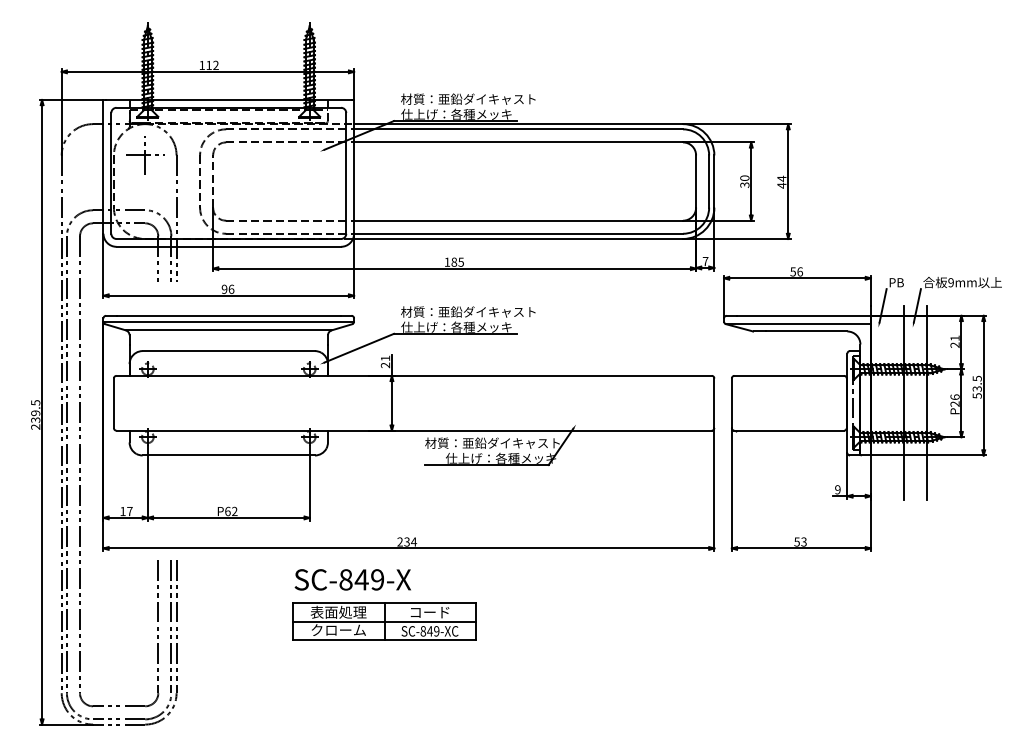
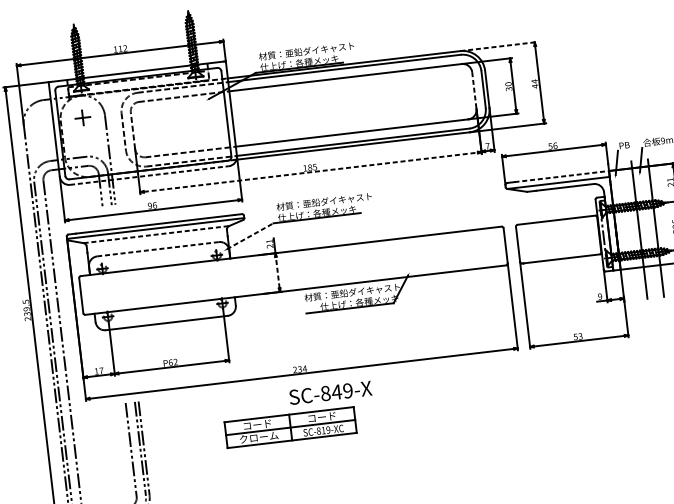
line: (736, 124) -> (498, 46), solid -> dashed
part: (145, 155) -> (83, 117), size x0.6
line: (696, 182) -> (474, 91), solid -> dashed
line: (229, 246) -> (149, 175), solid -> dashed
line: (455, 268) -> (311, 172), solid -> dashed
line: (803, 315) -> (561, 176), solid -> dashed
line: (228, 330) -> (156, 234), solid -> dashed
line: (359, 348) -> (250, 236), solid -> dashed
line: (229, 351) -> (158, 249), solid -> dashed
line: (391, 402) -> (277, 272), solid -> dashed
text: (352, 579) -> (330, 392), moved
text: (338, 611) -> (257, 424), 表面処理 -> コード
text: (429, 631) -> (323, 430), SC-849-XC -> SC-819-XC

